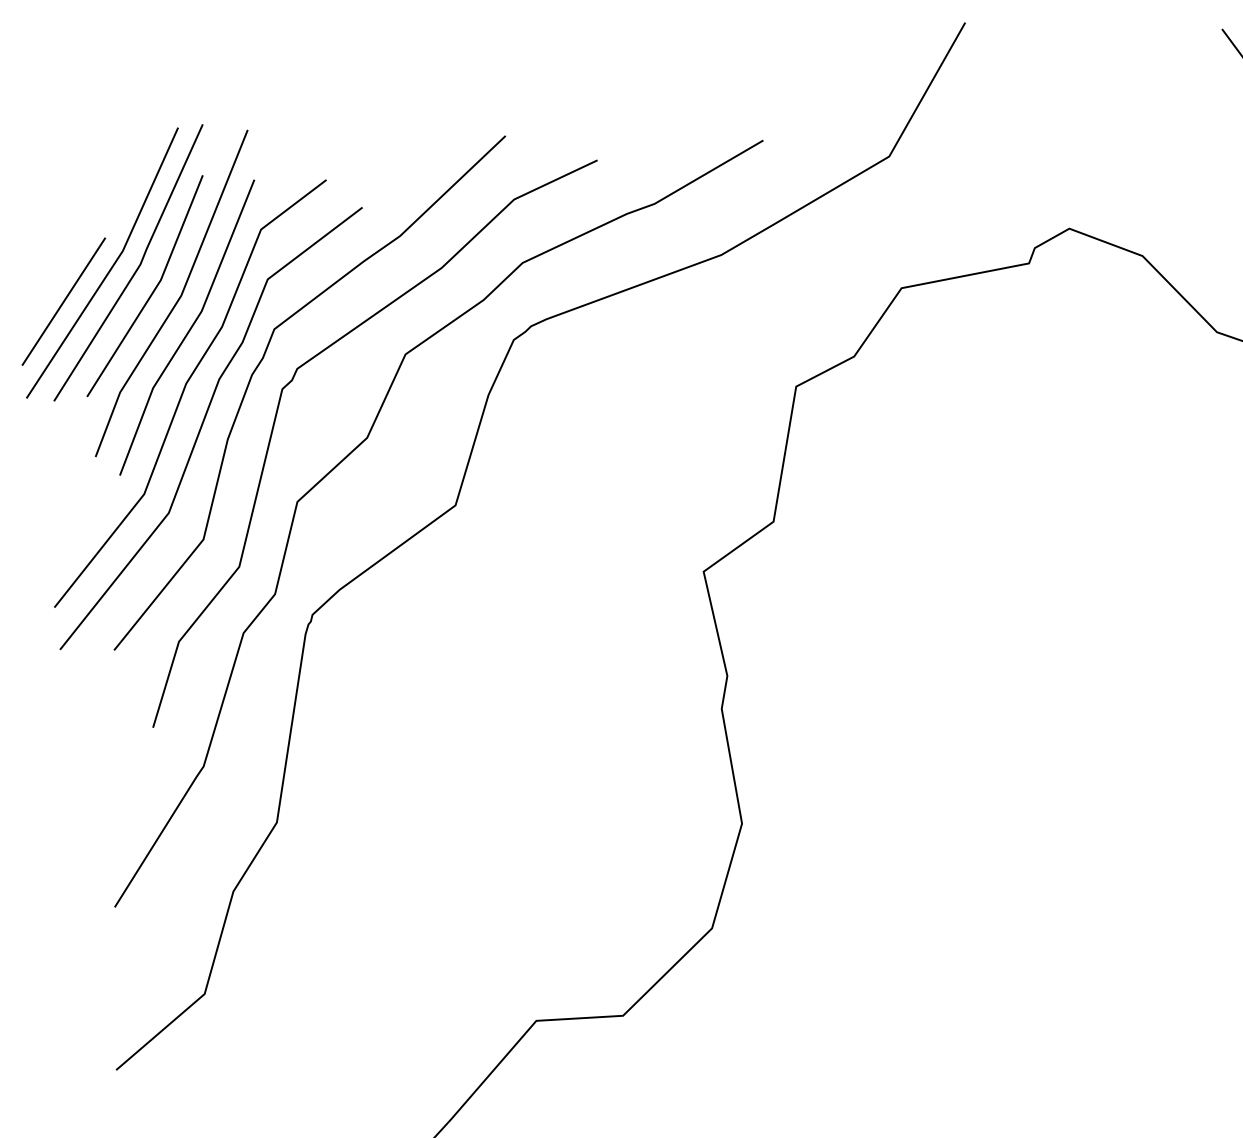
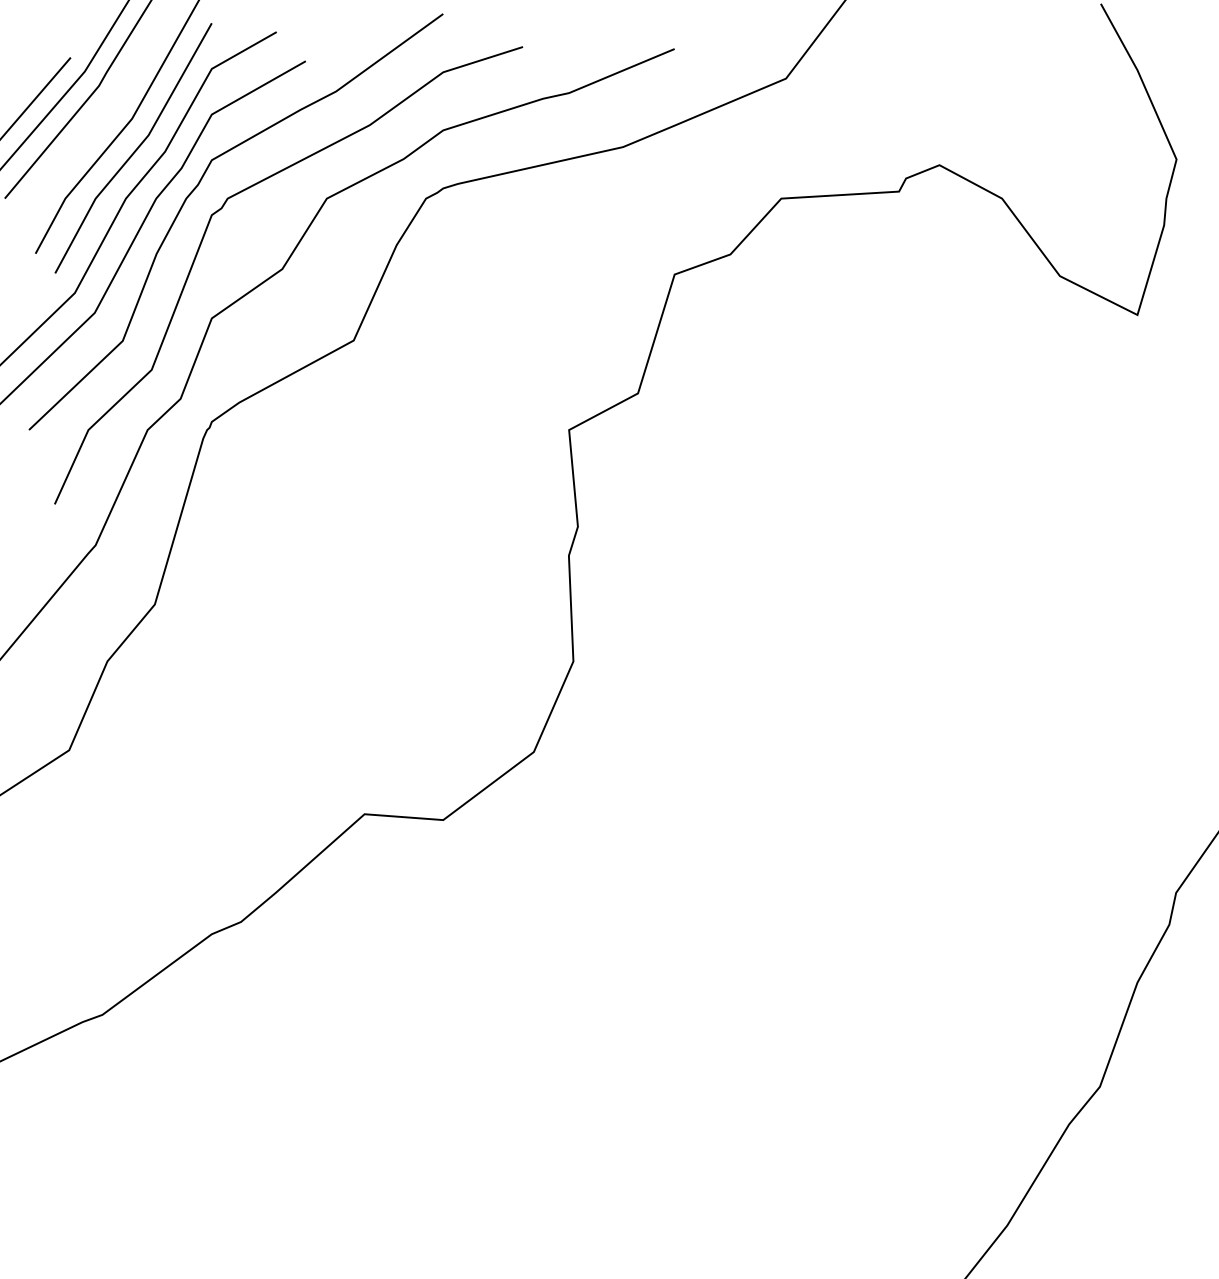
line: (152, 291) -> (106, 111), removed

